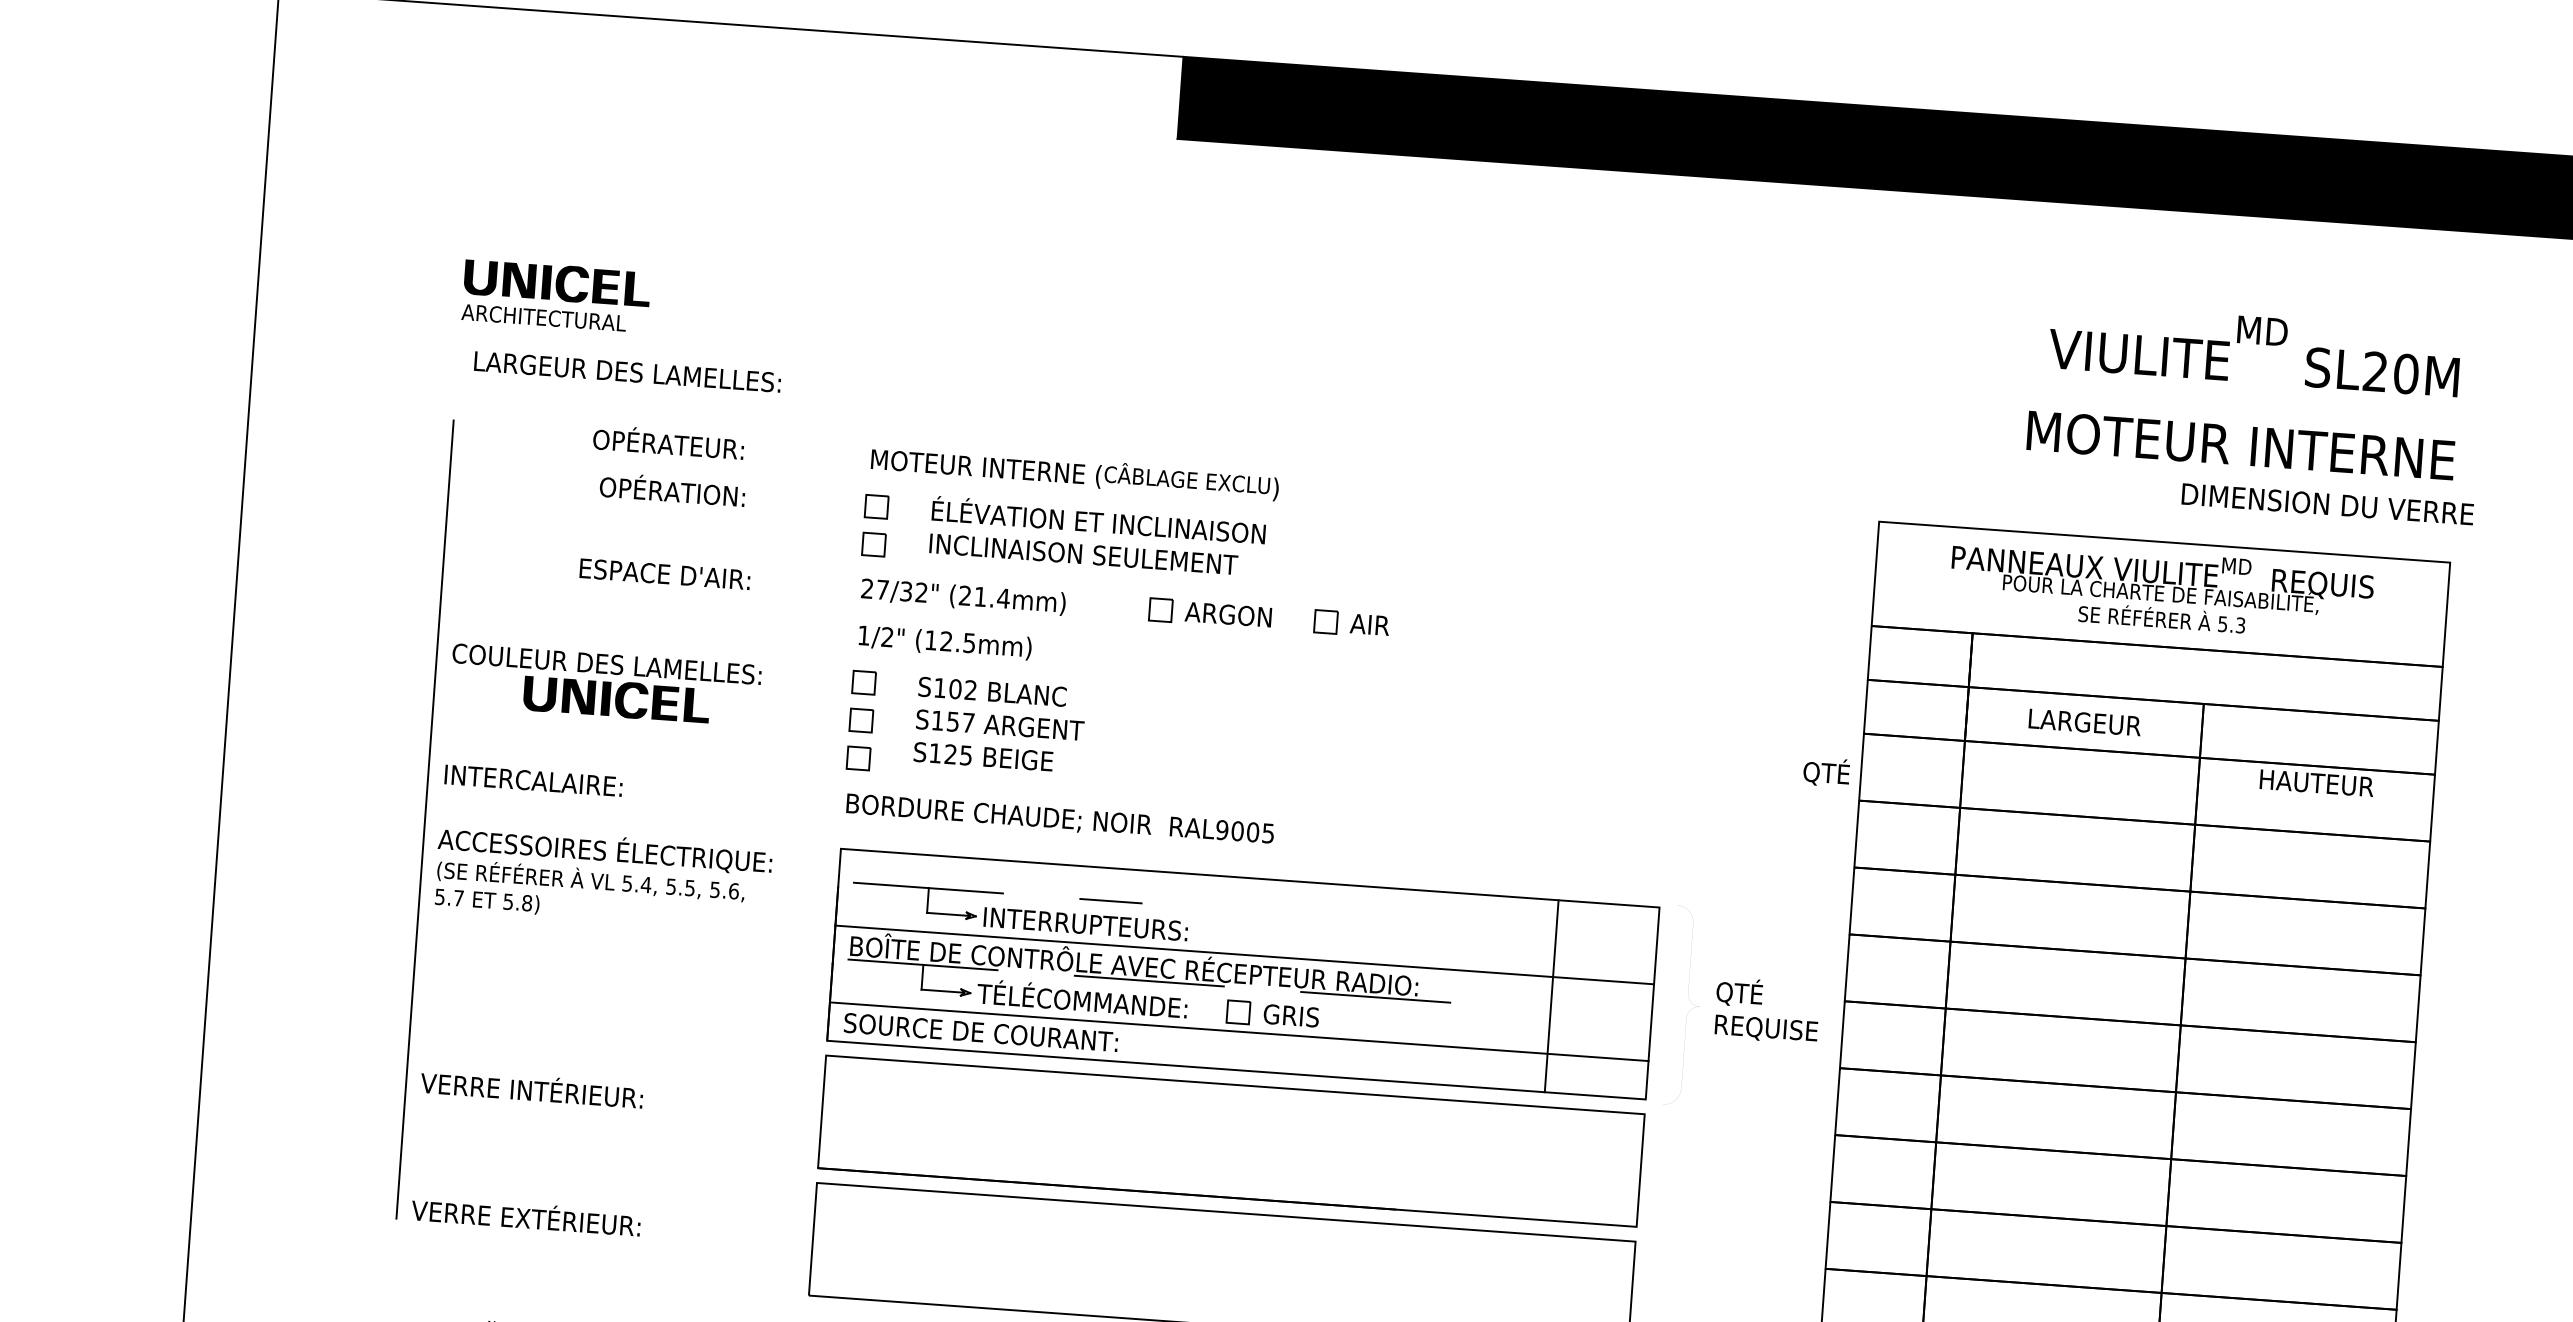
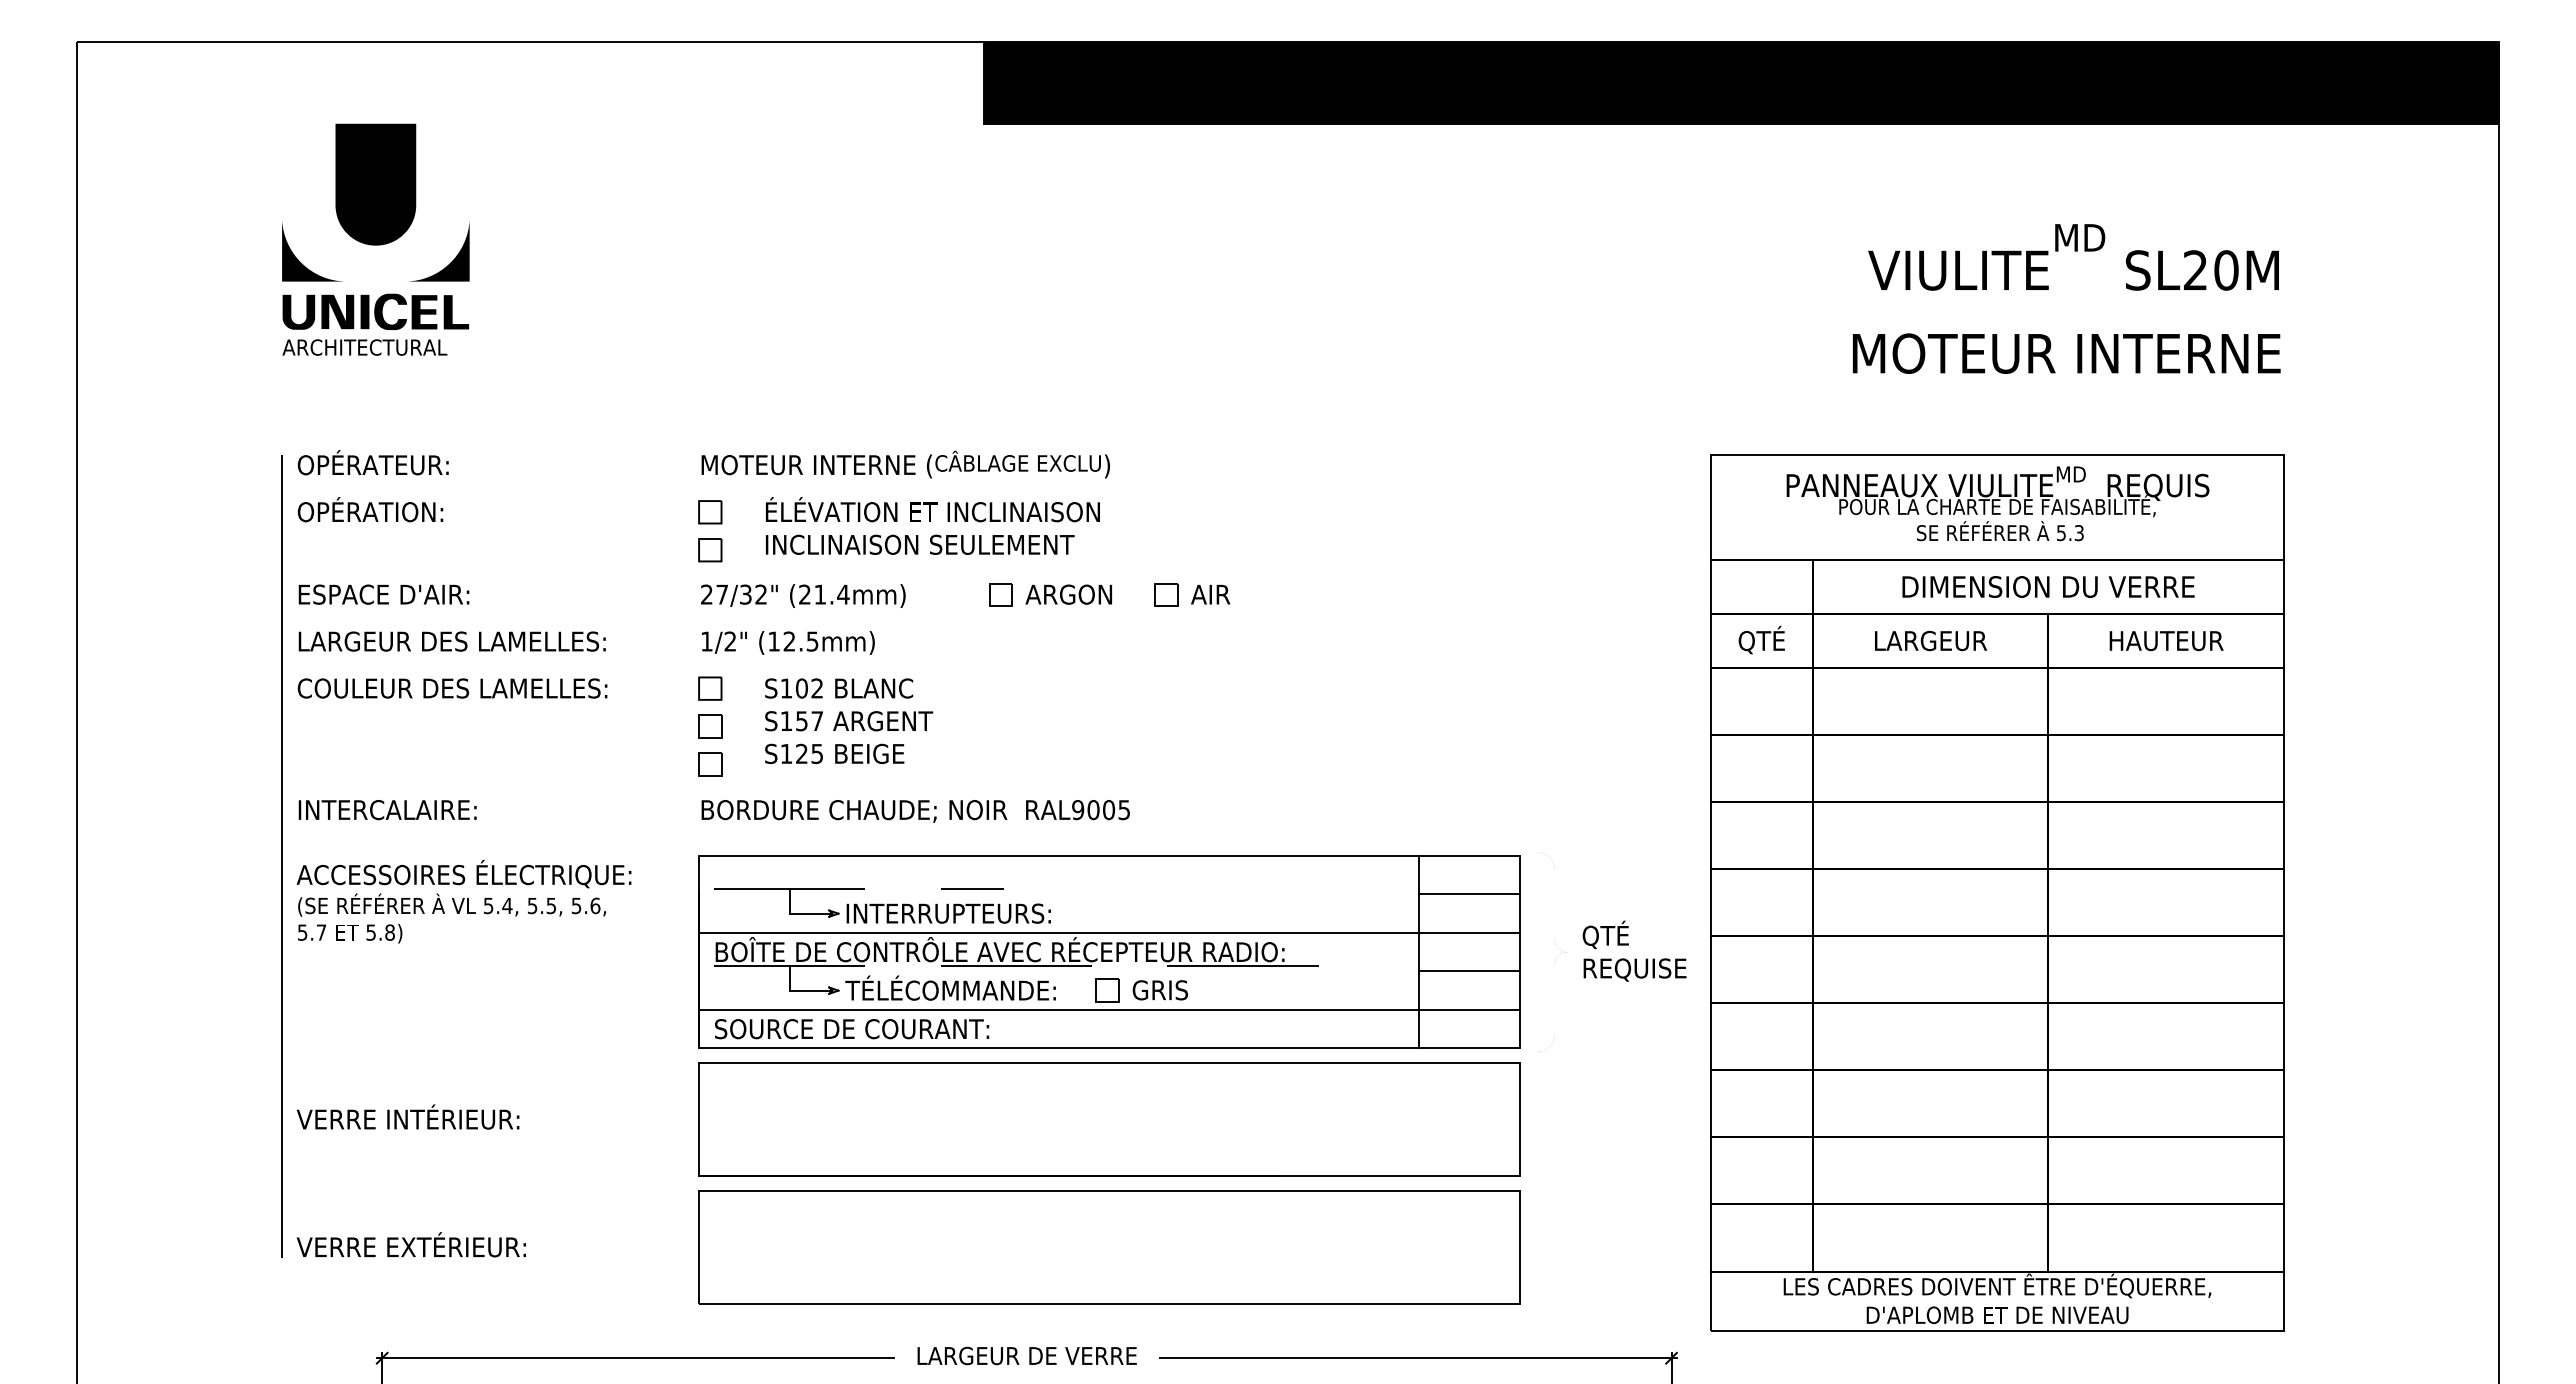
part: (564, 173) -> (375, 202), added
text: (626, 371) -> (451, 641), moved
text: (667, 441) -> (372, 462), moved
text: (672, 489) -> (370, 509), moved
text: (2327, 503) -> (2048, 586), moved
text: (664, 574) -> (383, 594), moved
part: (616, 698) -> (464, 722), removed
text: (1826, 771) -> (1761, 639), moved
text: (2316, 783) -> (2166, 641), moved
line: (1605, 942) -> (1468, 894), added
line: (1600, 1019) -> (1468, 971), added

